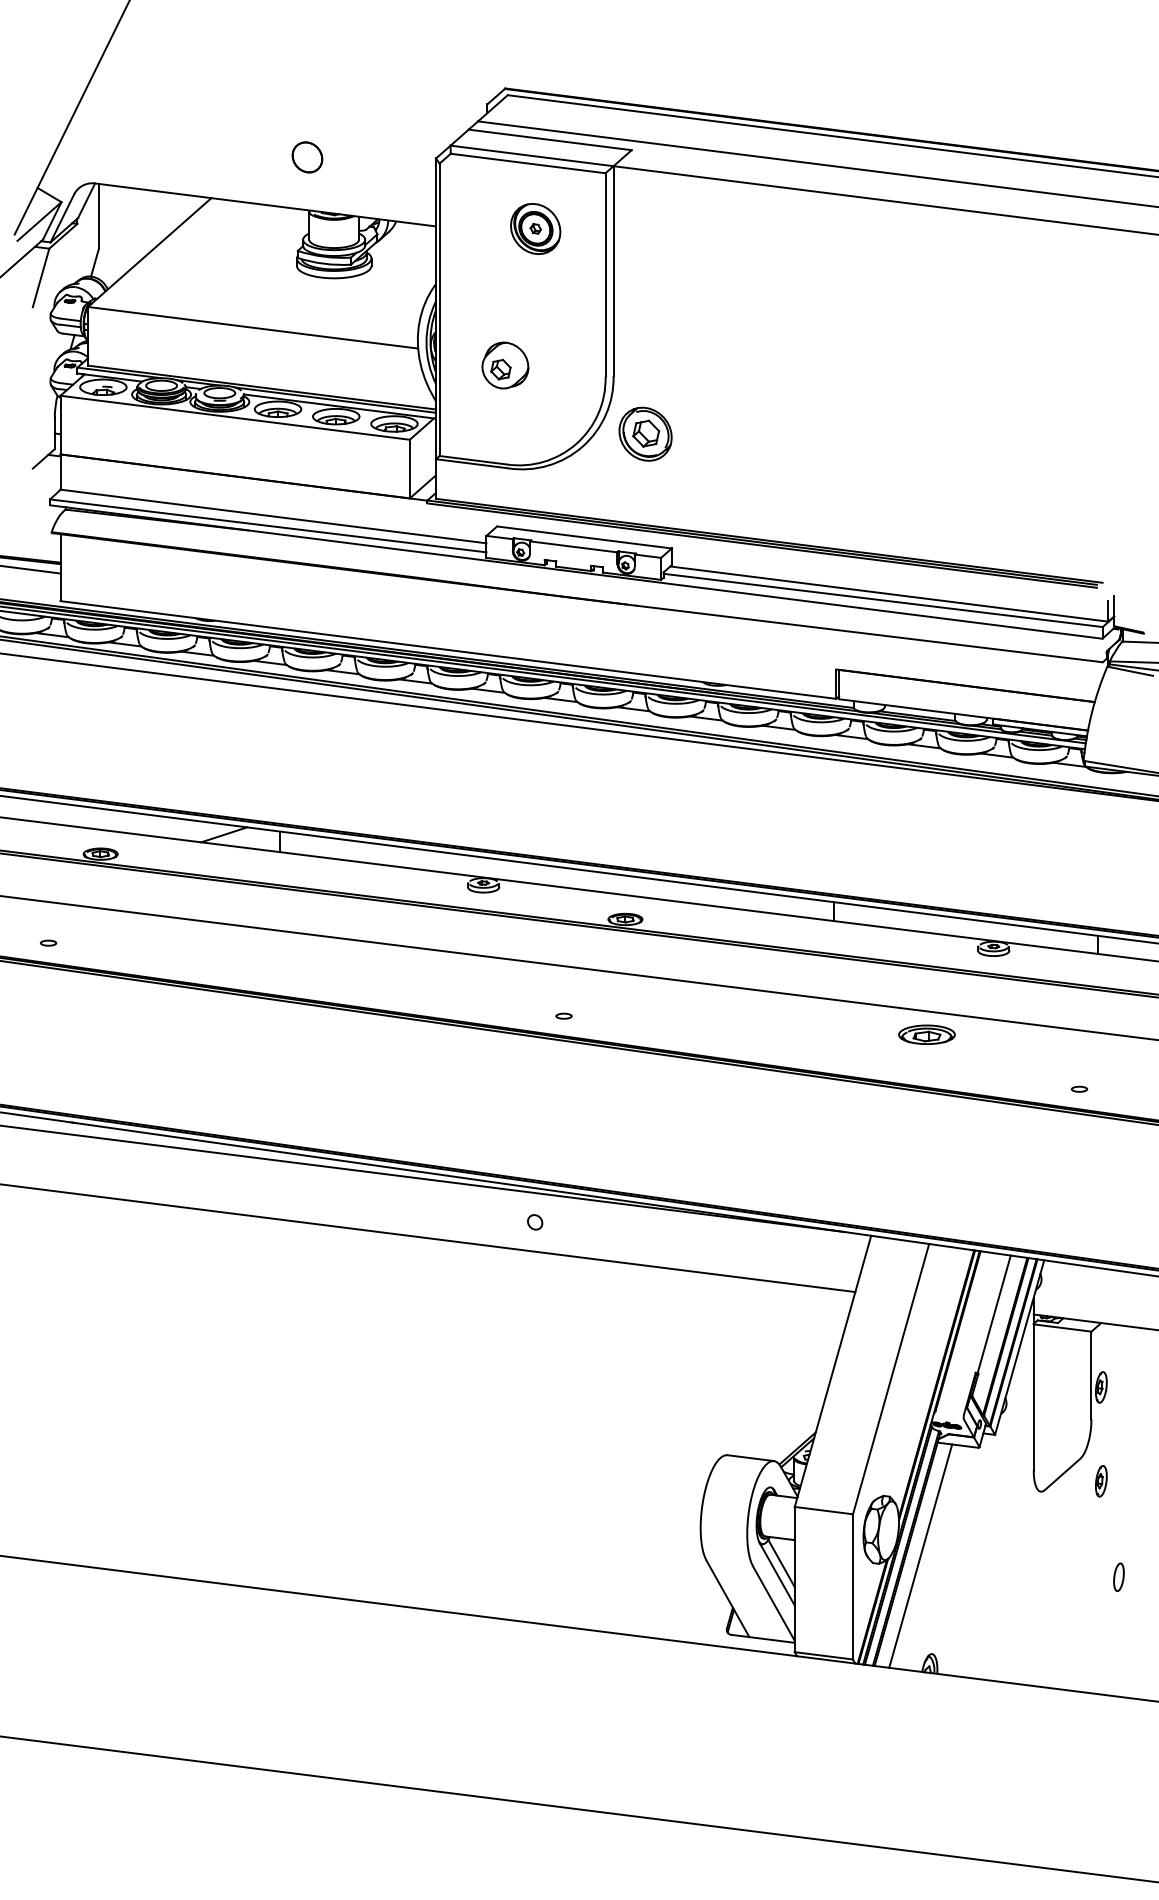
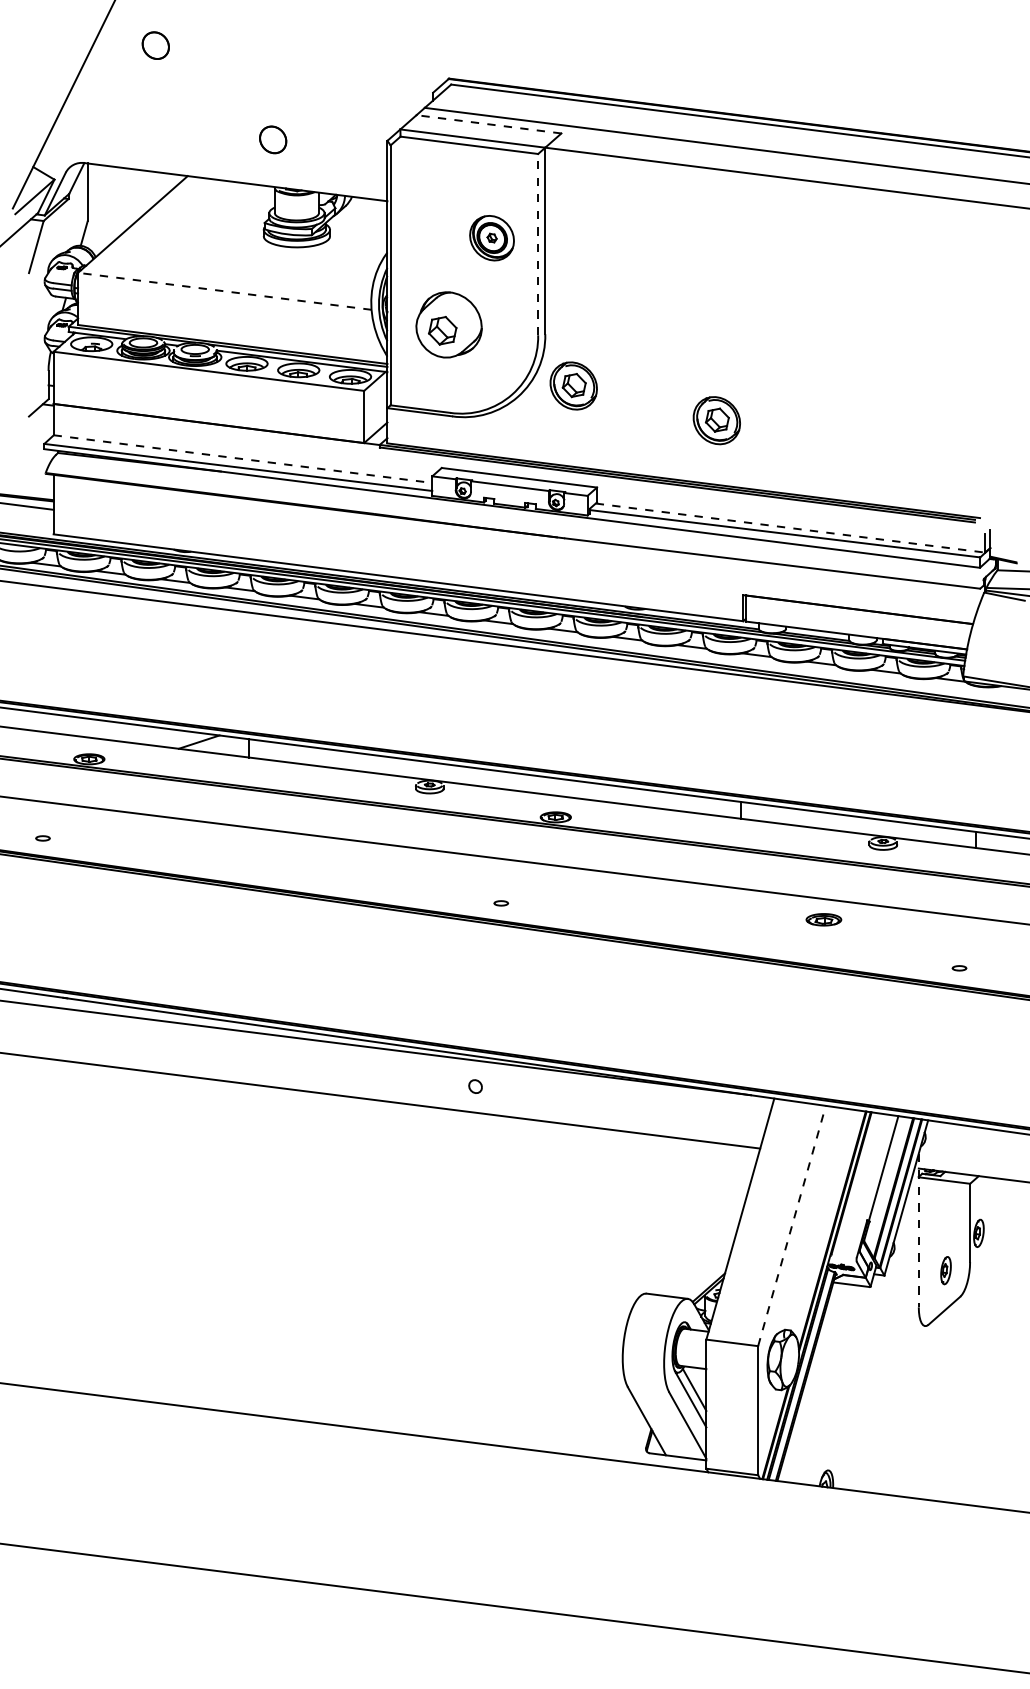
part: (175, 51) -> (155, 45), added
line: (549, 139) -> (488, 123), solid -> dashed
part: (535, 228) -> (491, 237), moved
line: (605, 275) -> (538, 244), solid -> dashed
line: (252, 327) -> (224, 291), solid -> dashed
part: (505, 365) -> (449, 324), size x1.6
part: (806, 472) -> (716, 420), added
line: (273, 516) -> (242, 459), solid -> dashed
line: (889, 594) -> (790, 528), solid -> dashed
part: (926, 1034) -> (823, 919), size x0.7
line: (891, 1378) -> (792, 1225), solid -> dashed
line: (1033, 1384) -> (918, 1230), solid -> dashed
part: (1101, 1481) -> (946, 1270), moved
line: (920, 1555) -> (818, 1382), removed
part: (1118, 1576) -> (994, 1401), removed

